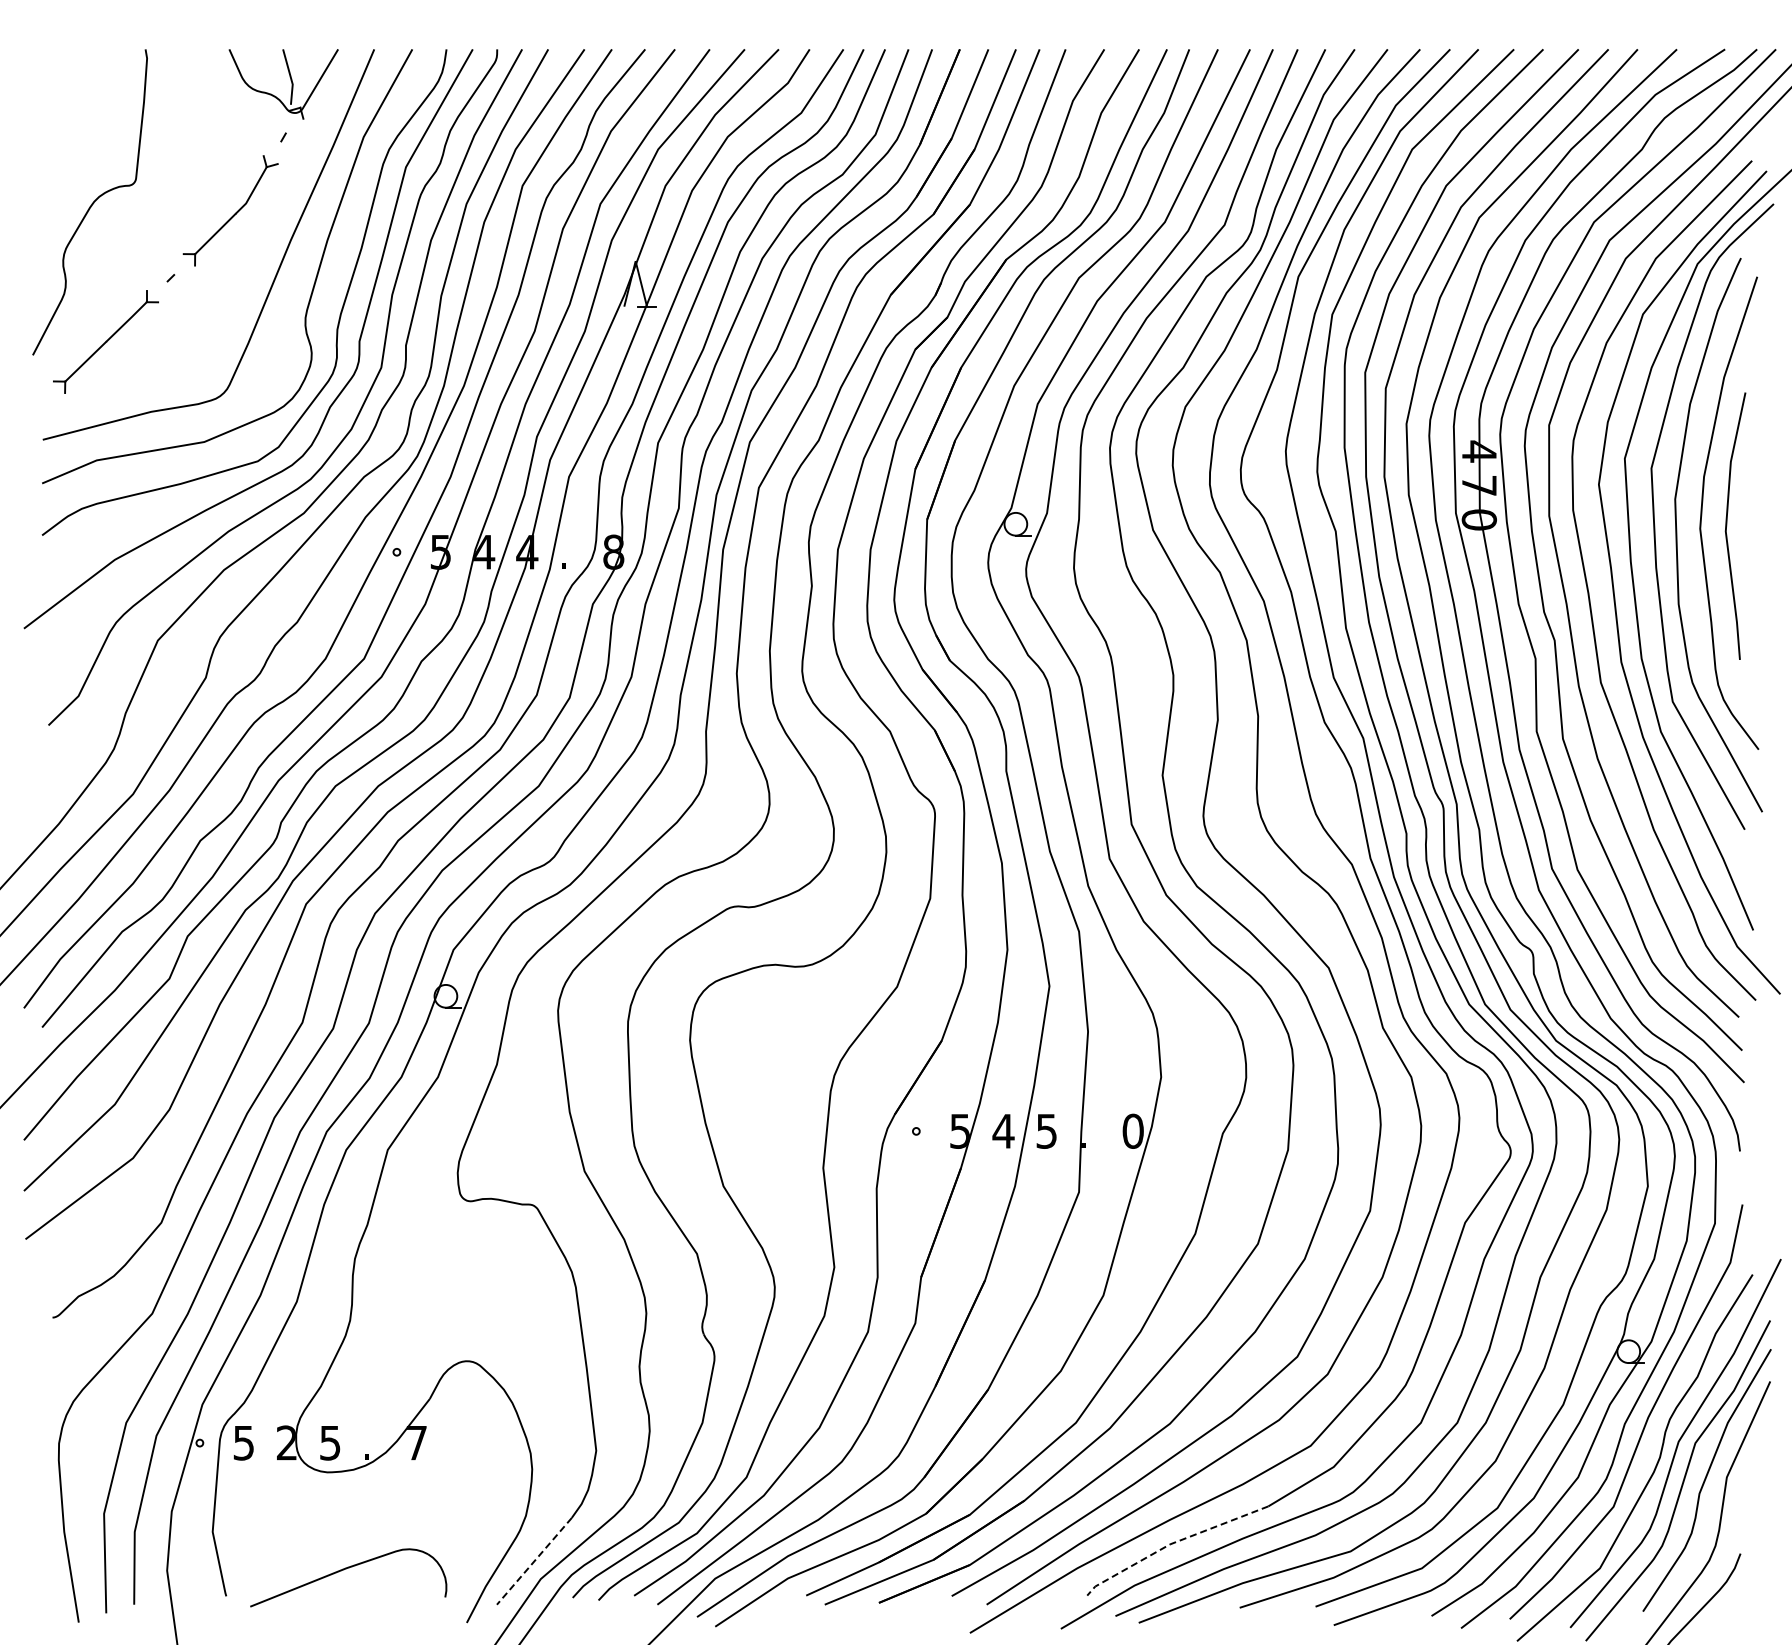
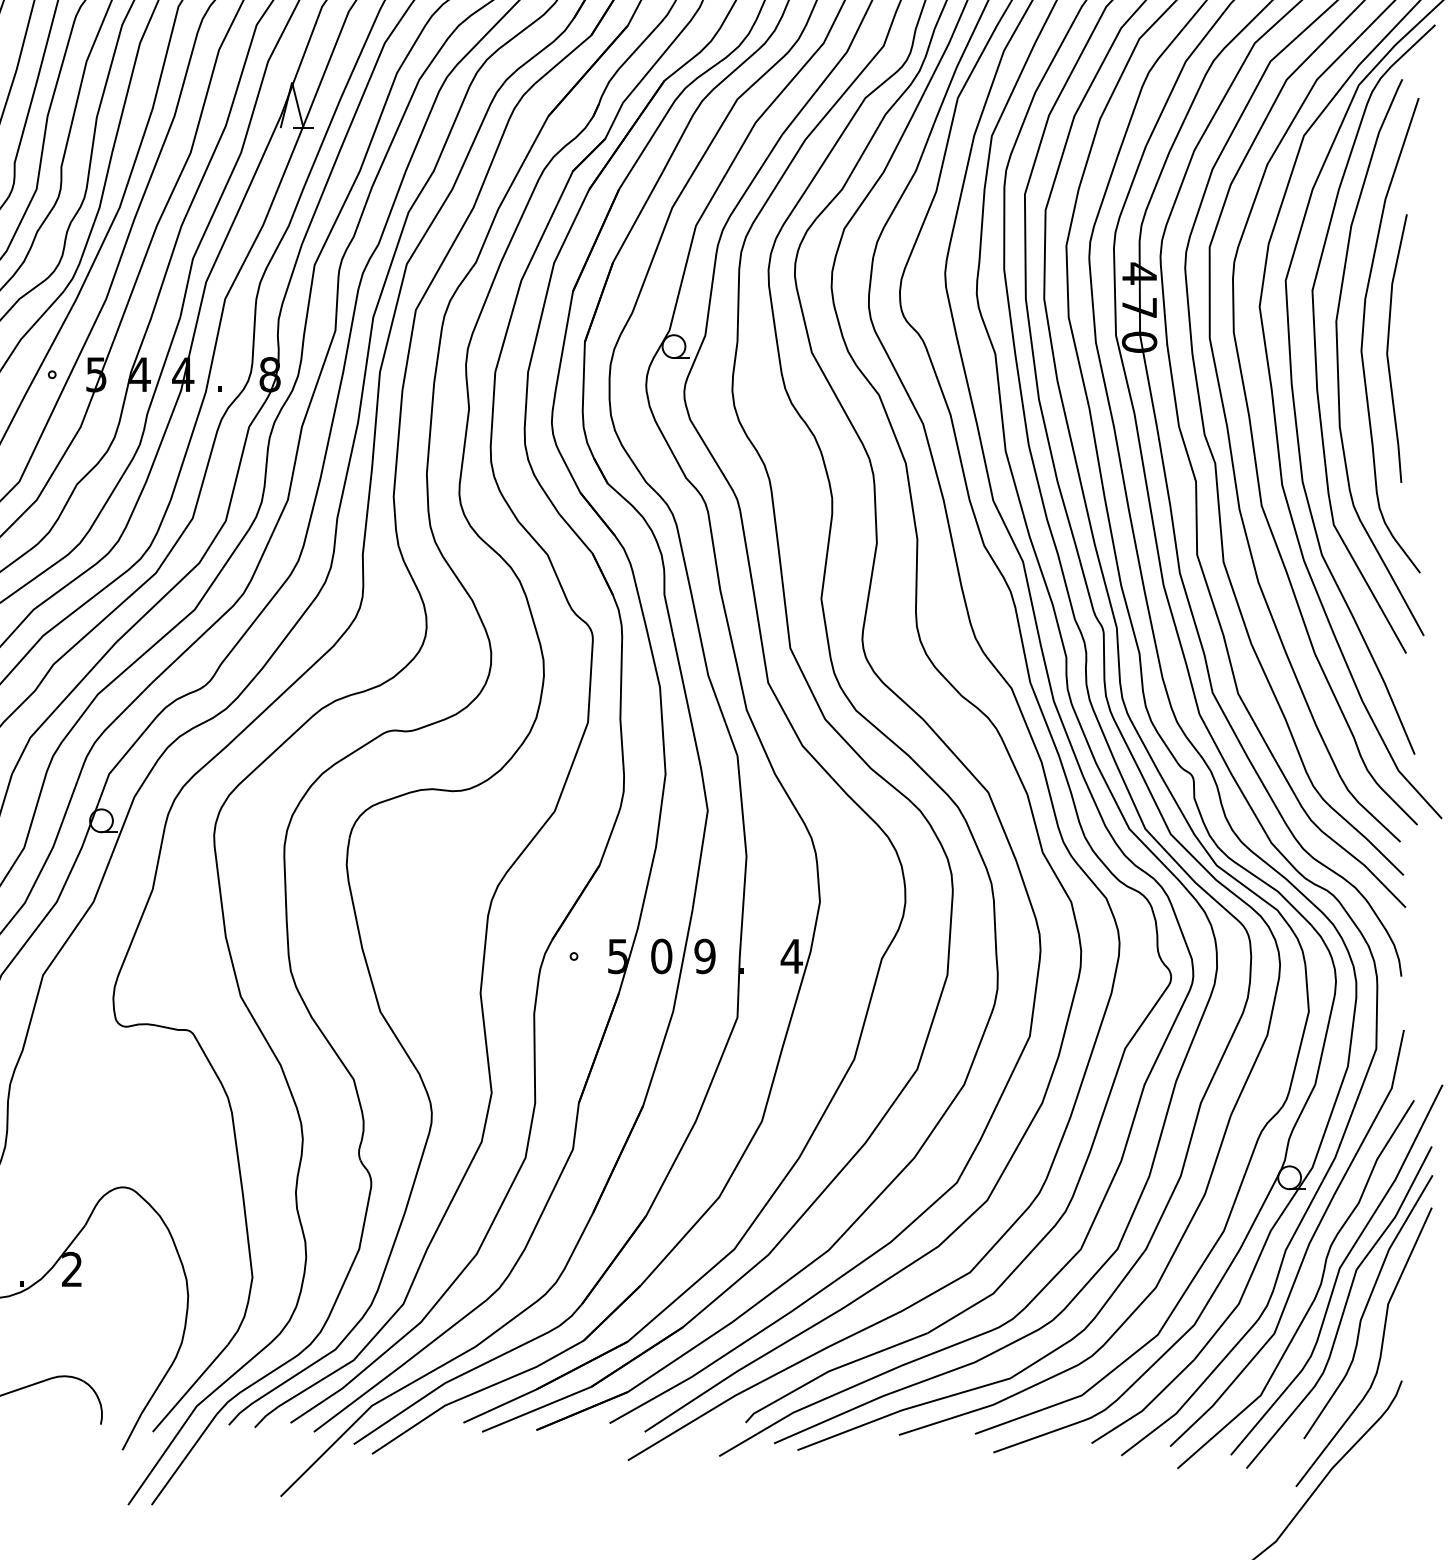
text: (1003, 1130) -> (661, 955), 4 -> 0
text: (1046, 1130) -> (704, 955), 5 -> 9
text: (1133, 1130) -> (792, 955), 0 -> 4
text: (416, 1442) -> (71, 1269), 7 -> 2
line: (1171, 1543) -> (830, 1370), dashed -> solid
line: (534, 1561) -> (190, 1388), dashed -> solid

